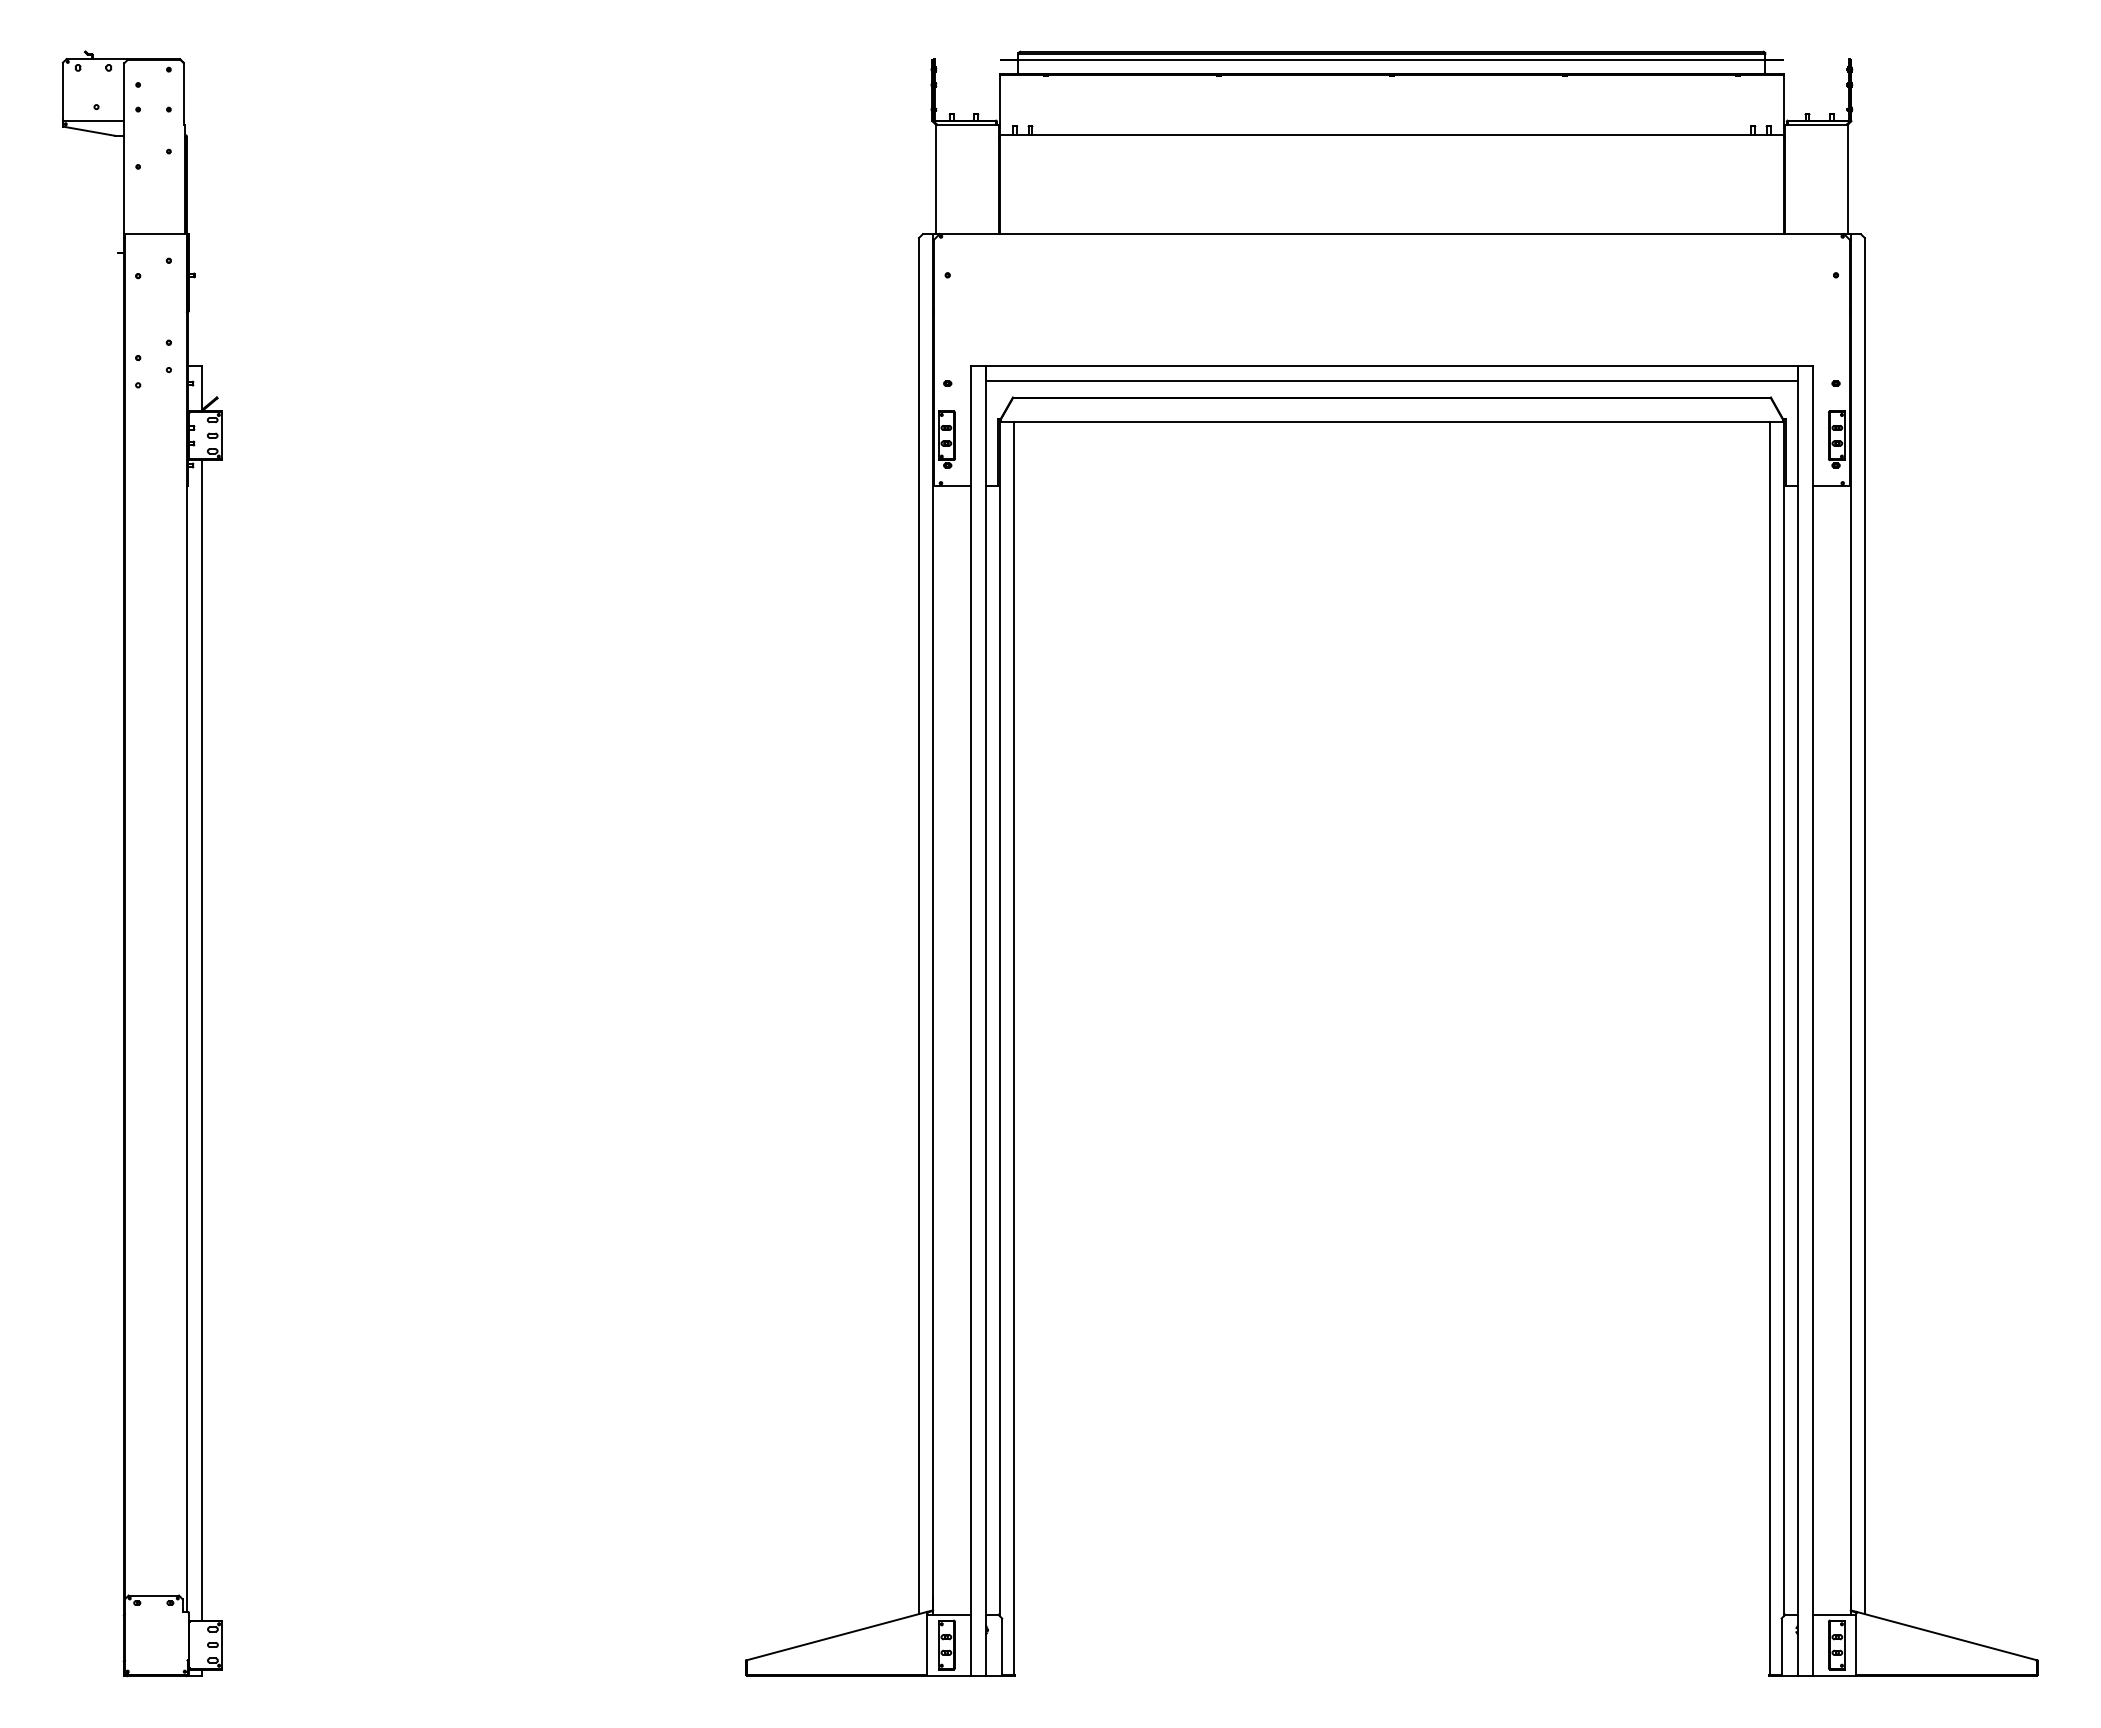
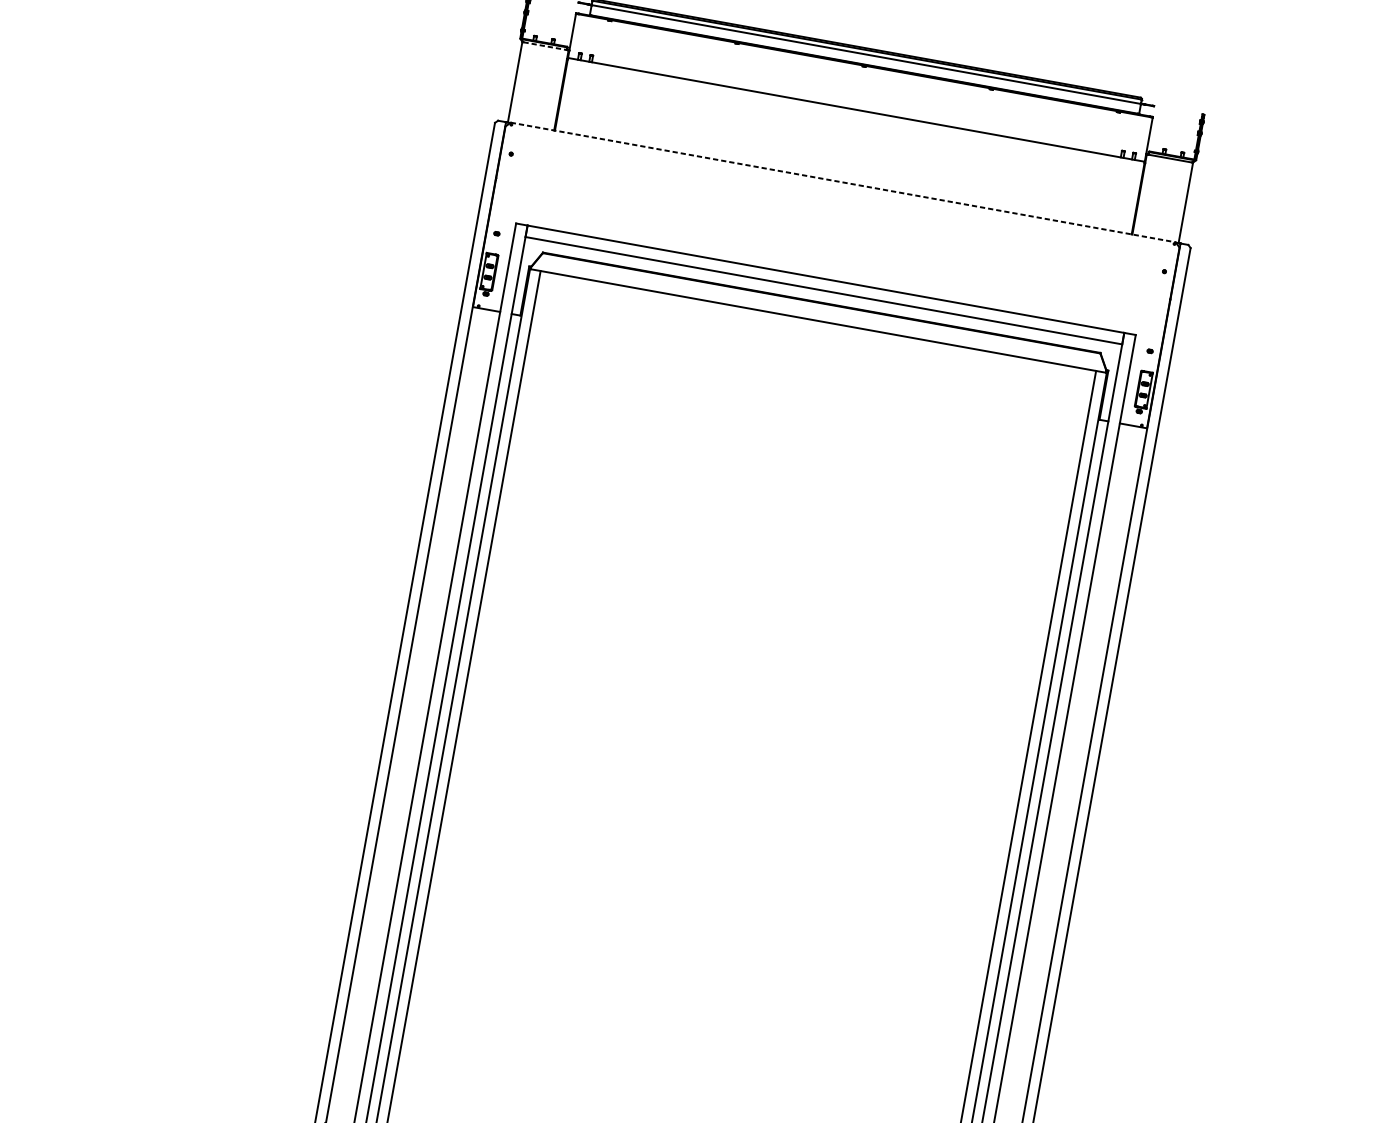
line: (967, 125) -> (545, 46), solid -> dashed
line: (1392, 233) -> (843, 182), solid -> dashed

